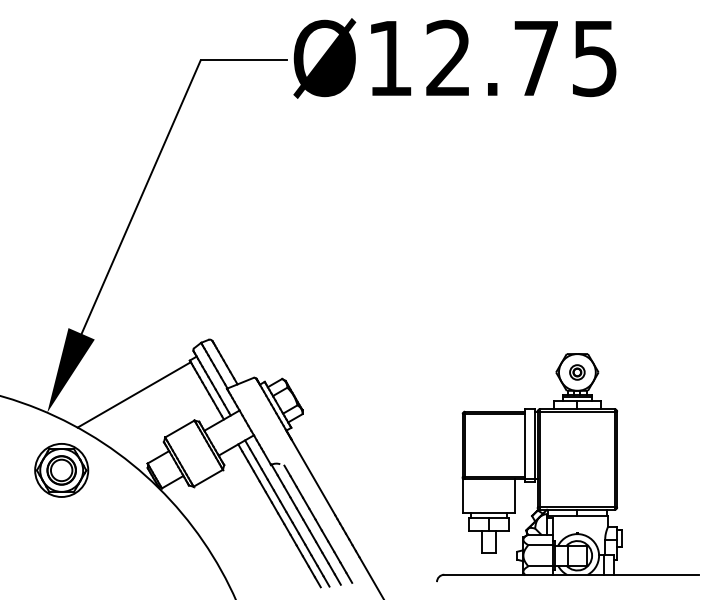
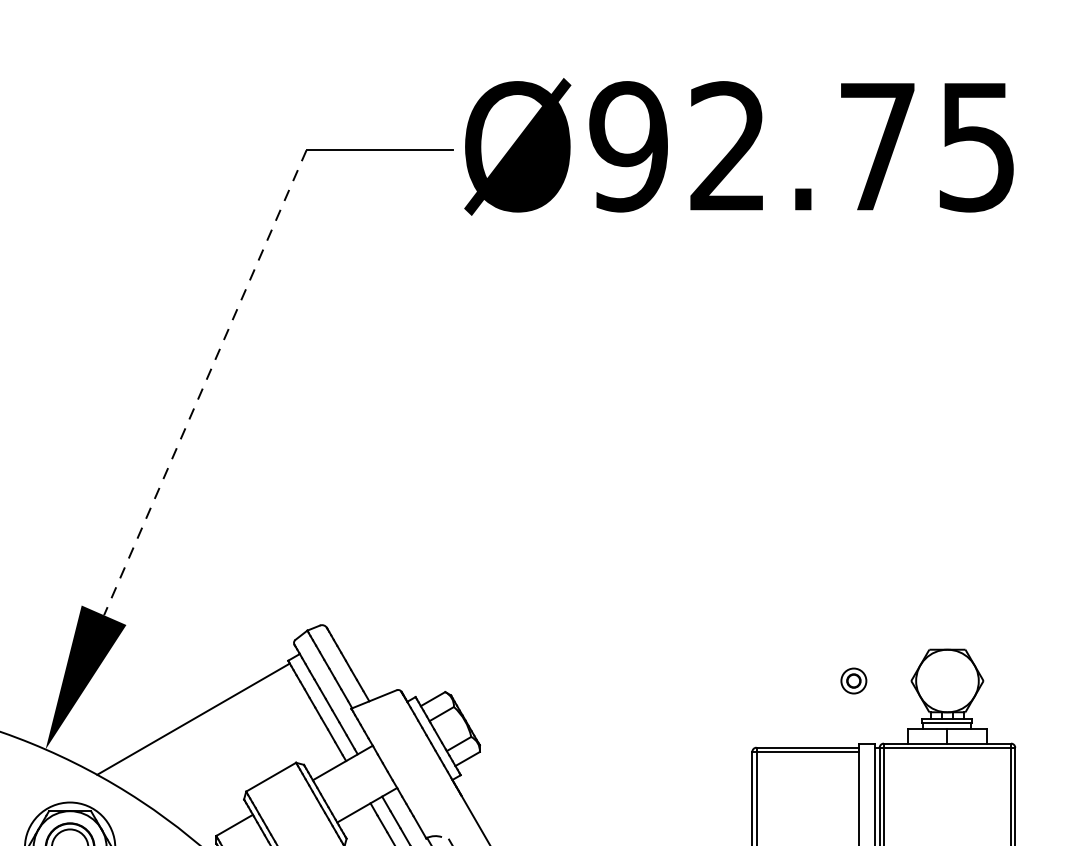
text: (389, 58) -> (627, 146), Ø12.75 -> Ø92.75
line: (140, 197) -> (204, 383), solid -> dashed
part: (577, 372) -> (854, 681), moved

